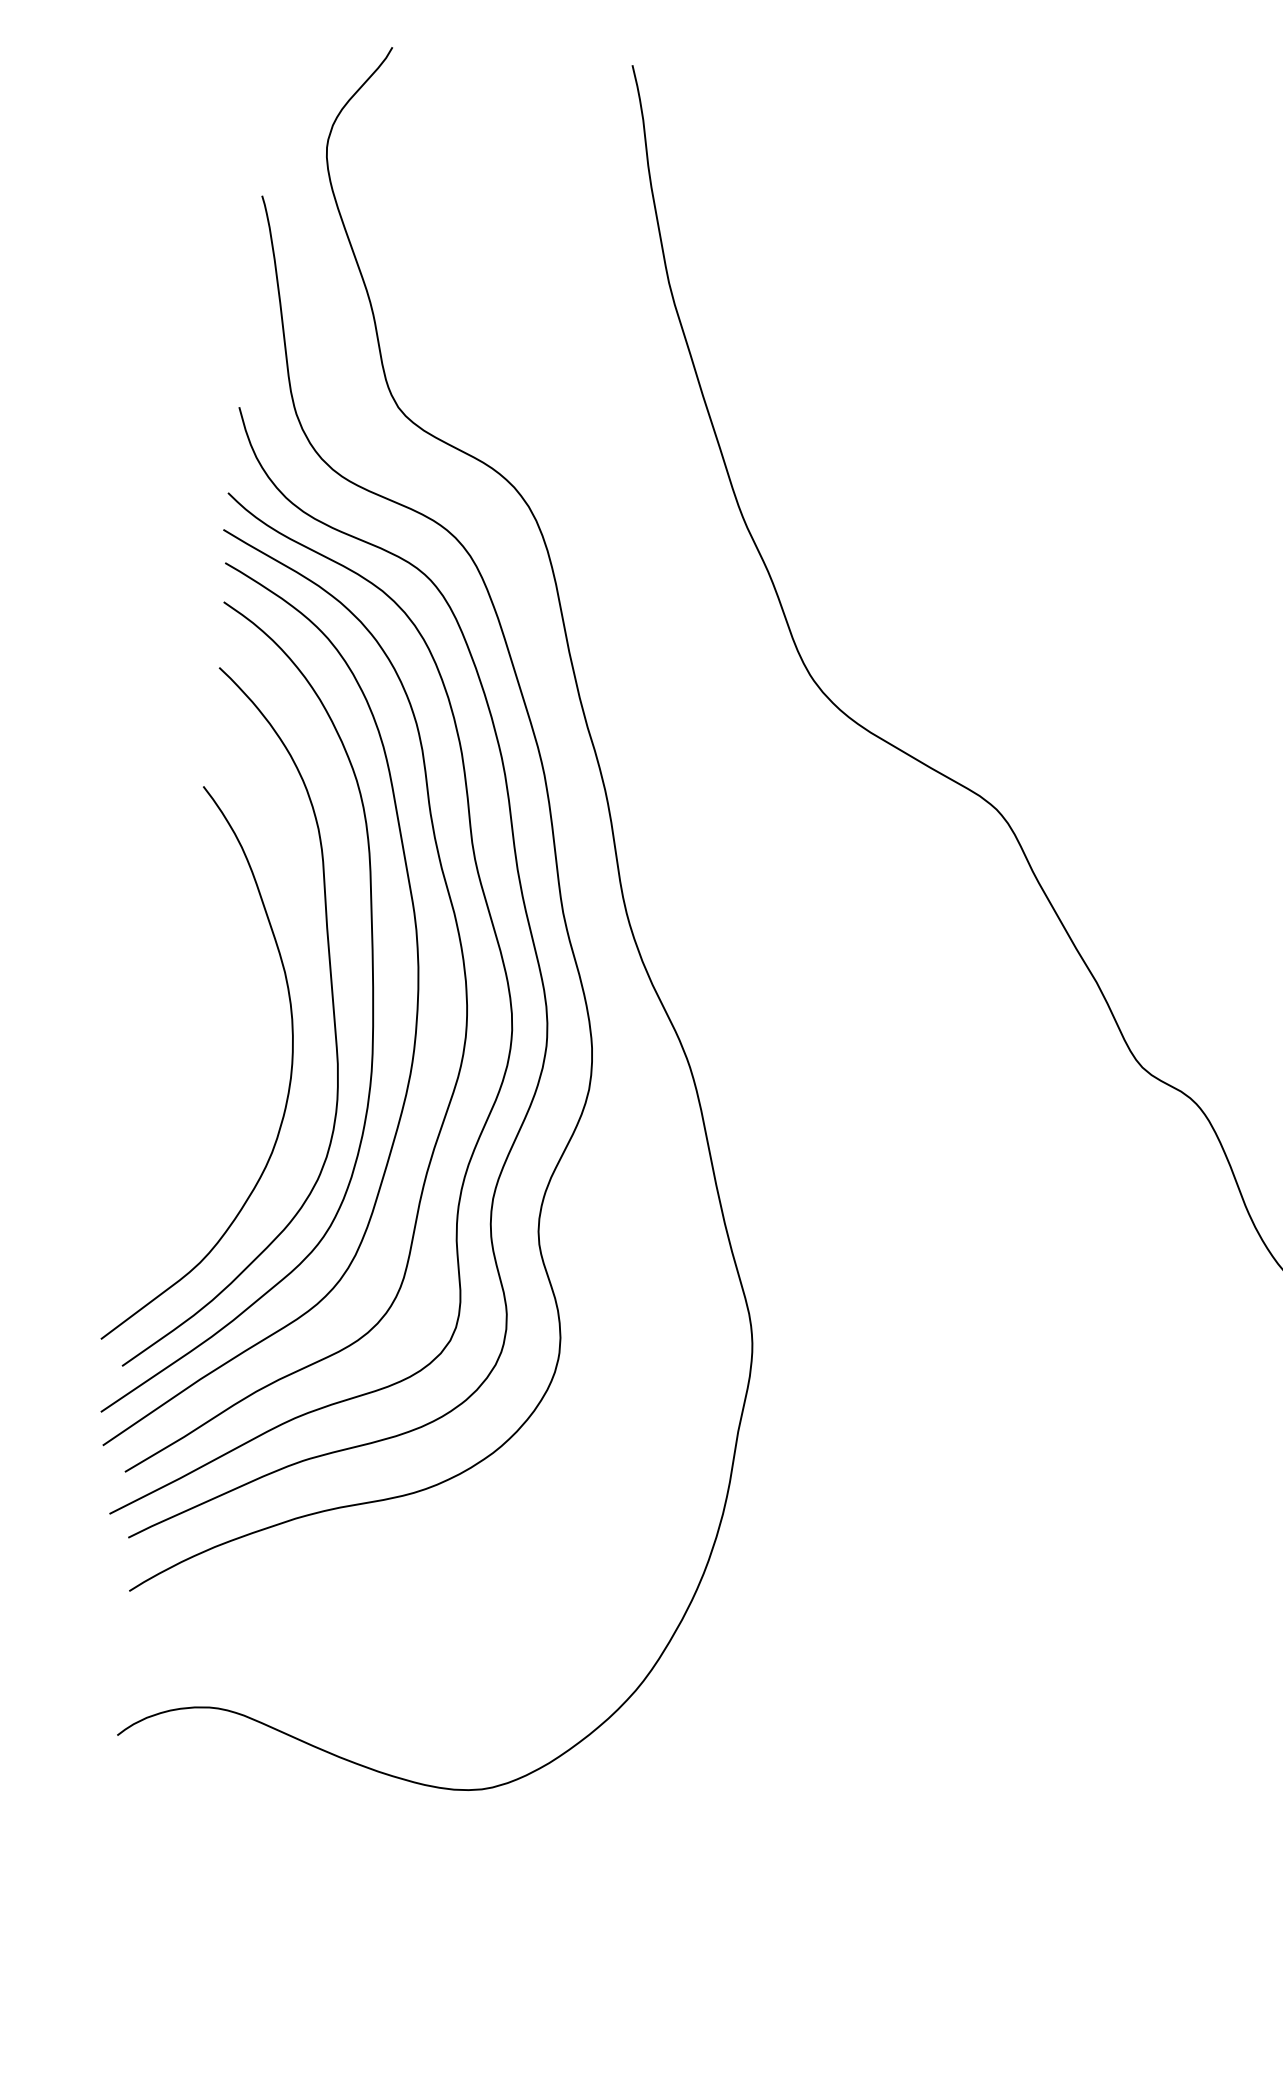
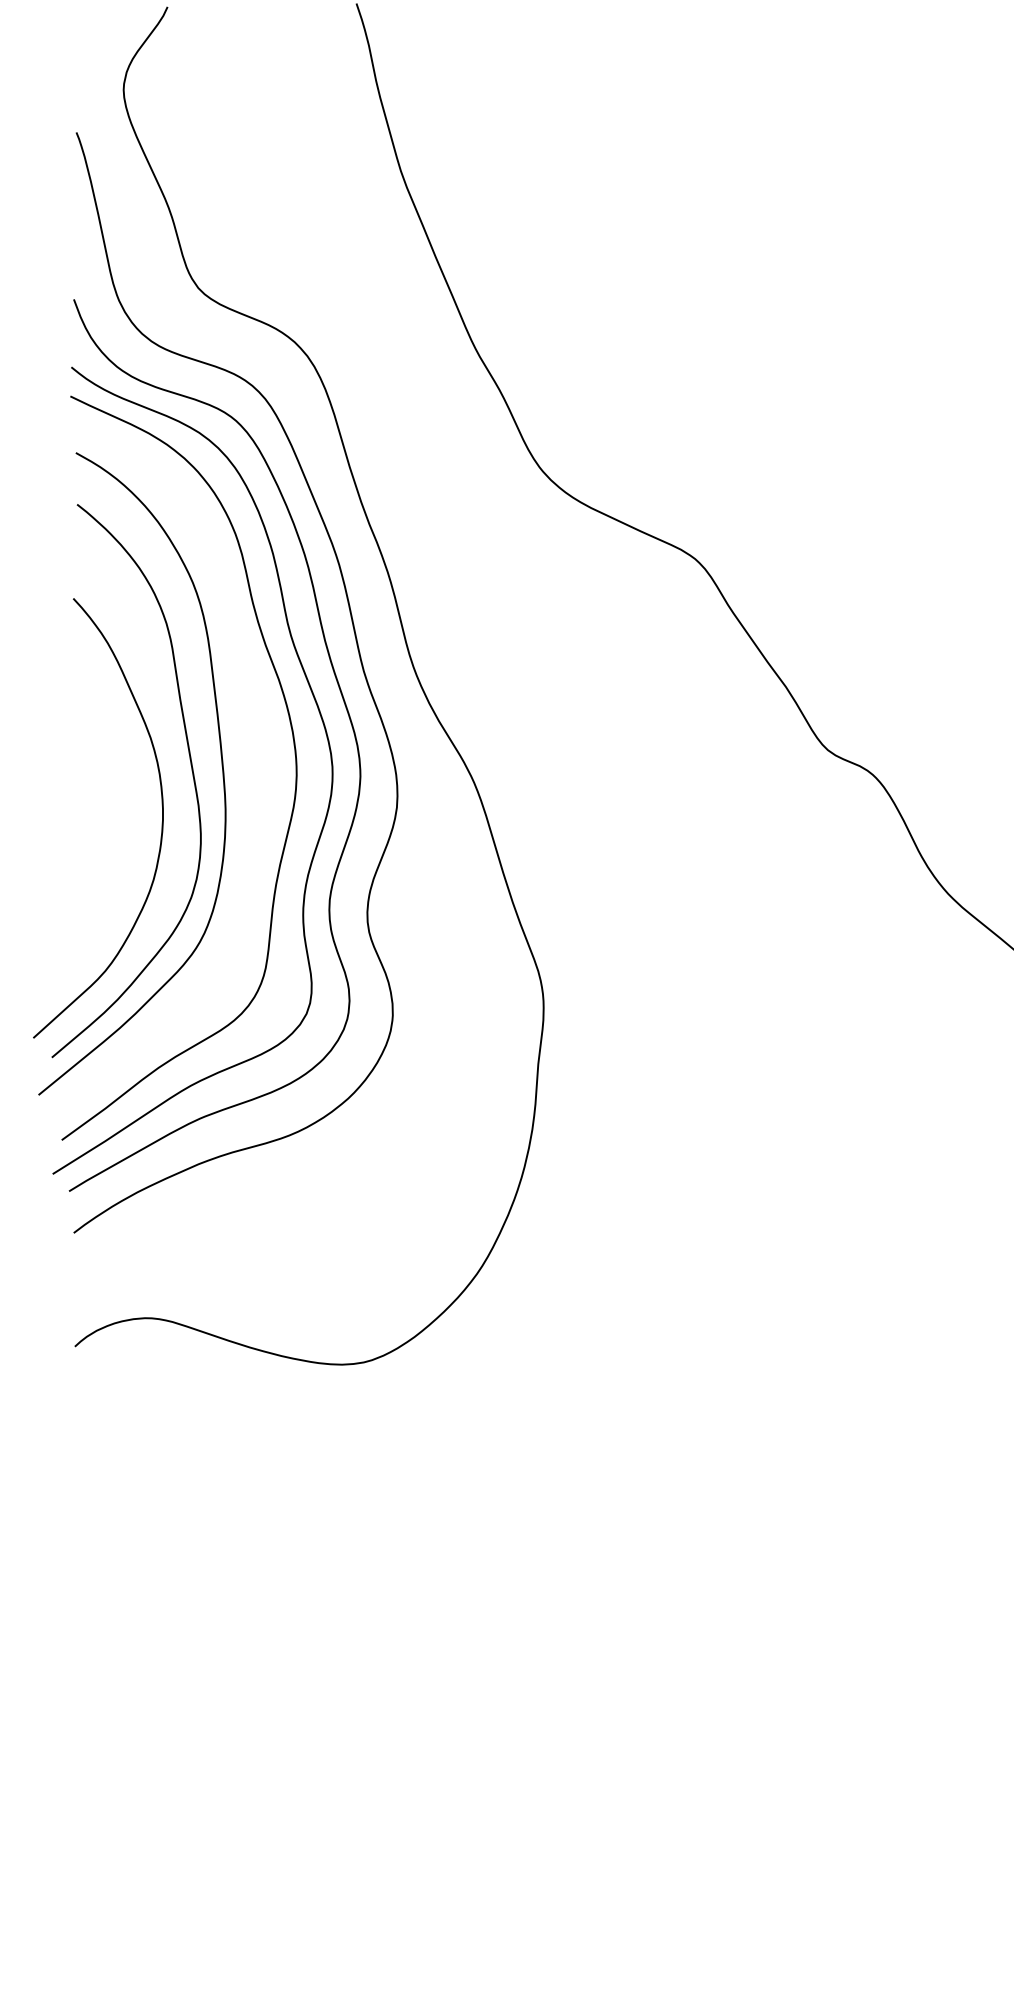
curve: (415, 1027) -> (256, 771), removed

